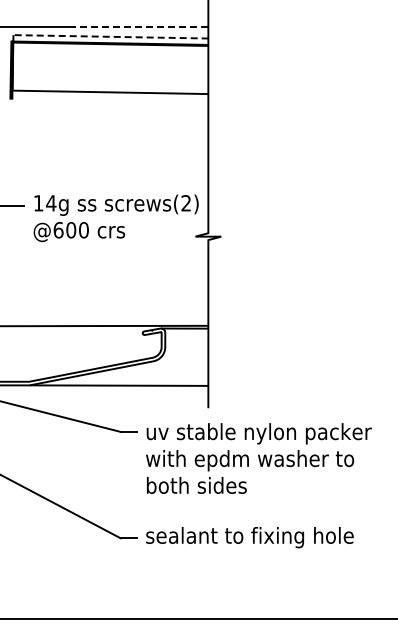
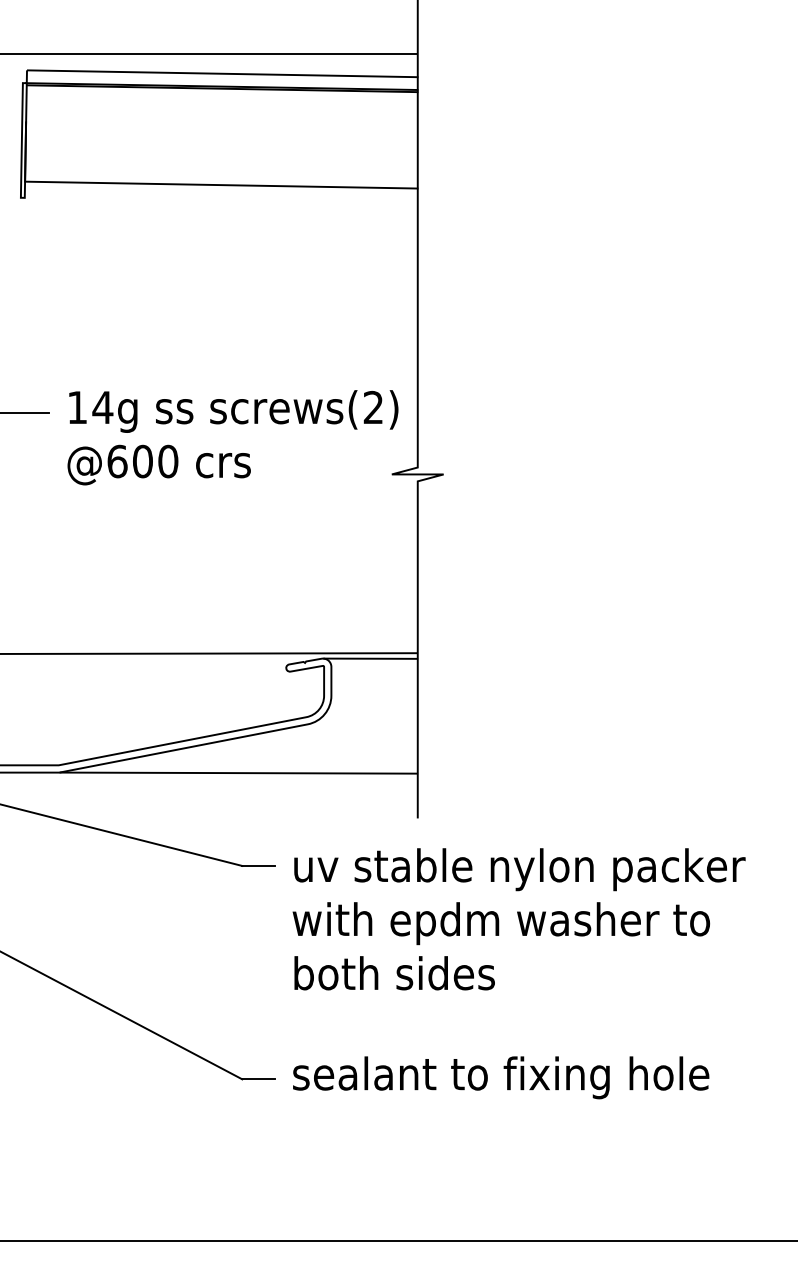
line: (139, 27) -> (279, 55), dashed -> solid
line: (111, 36) -> (223, 73), dashed -> solid

